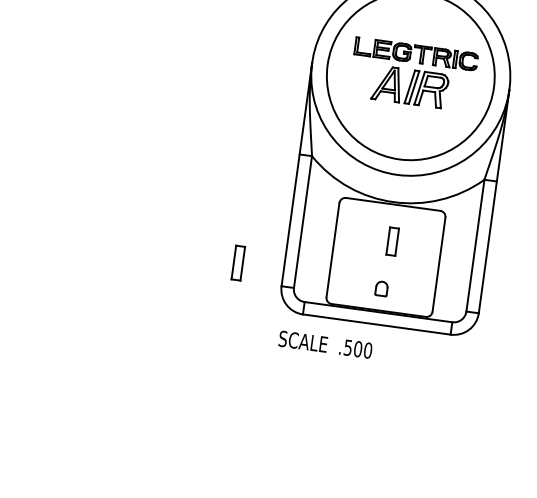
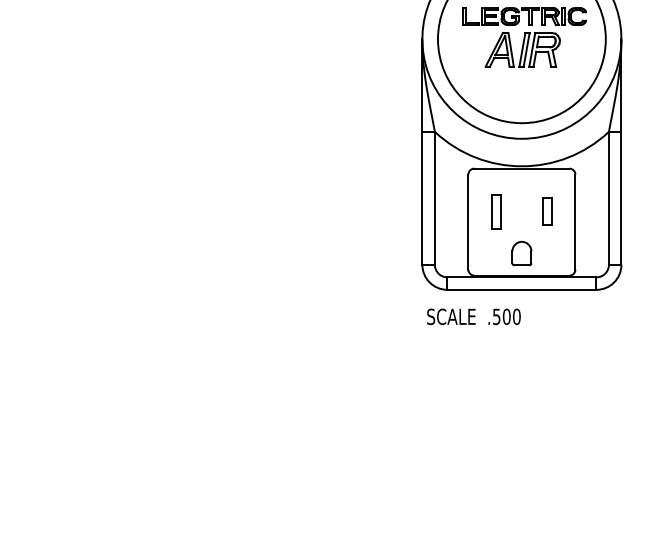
part: (392, 241) -> (547, 211), moved
part: (238, 262) -> (496, 211), moved
part: (381, 288) -> (521, 253), size x1.67

